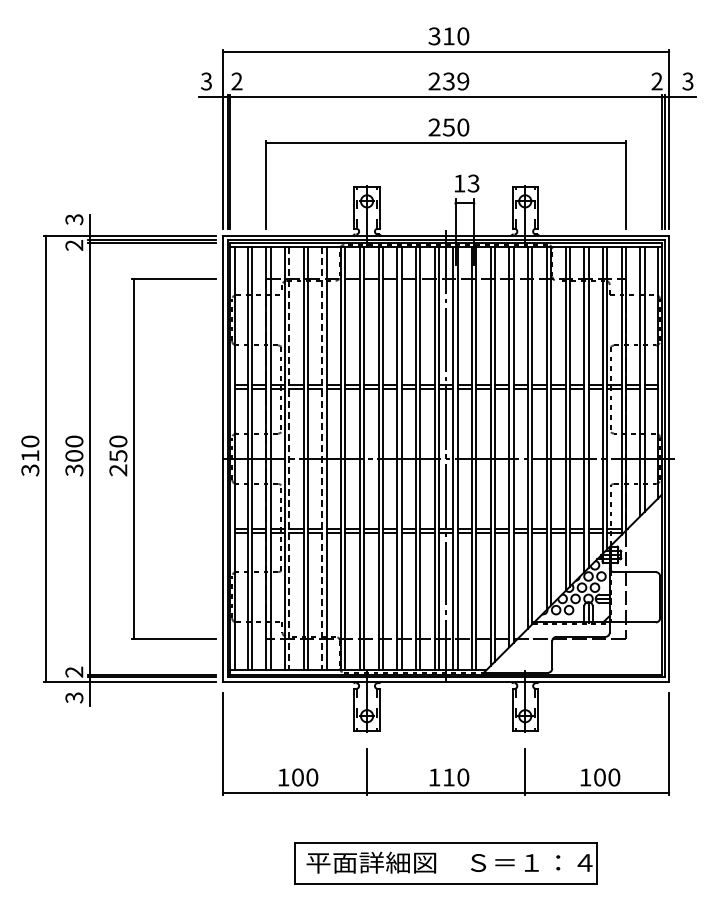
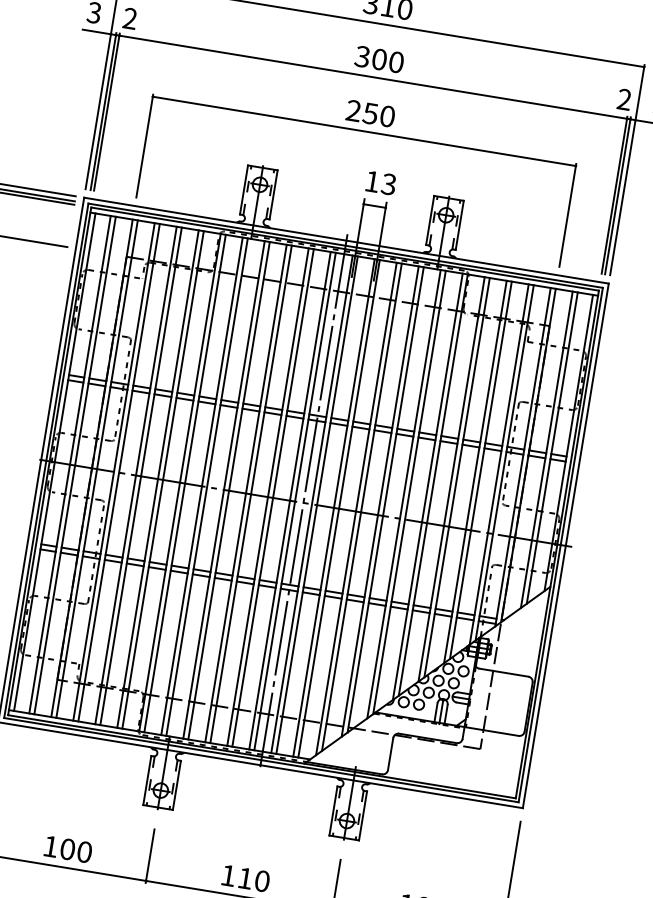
text: (448, 81) -> (379, 59), 239 -> 300
line: (289, 459) -> (119, 473), dashed -> solid
line: (322, 459) -> (157, 479), dashed -> solid

